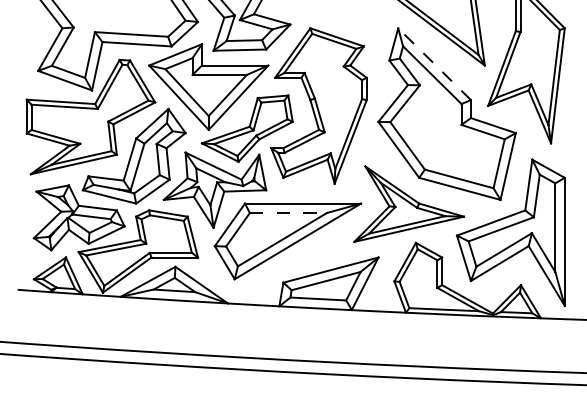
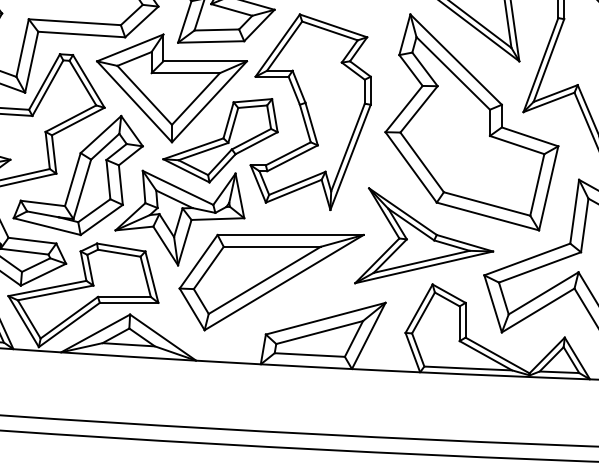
line: (434, 63) -> (456, 58), dashed -> solid
line: (288, 212) -> (272, 246), dashed -> solid

